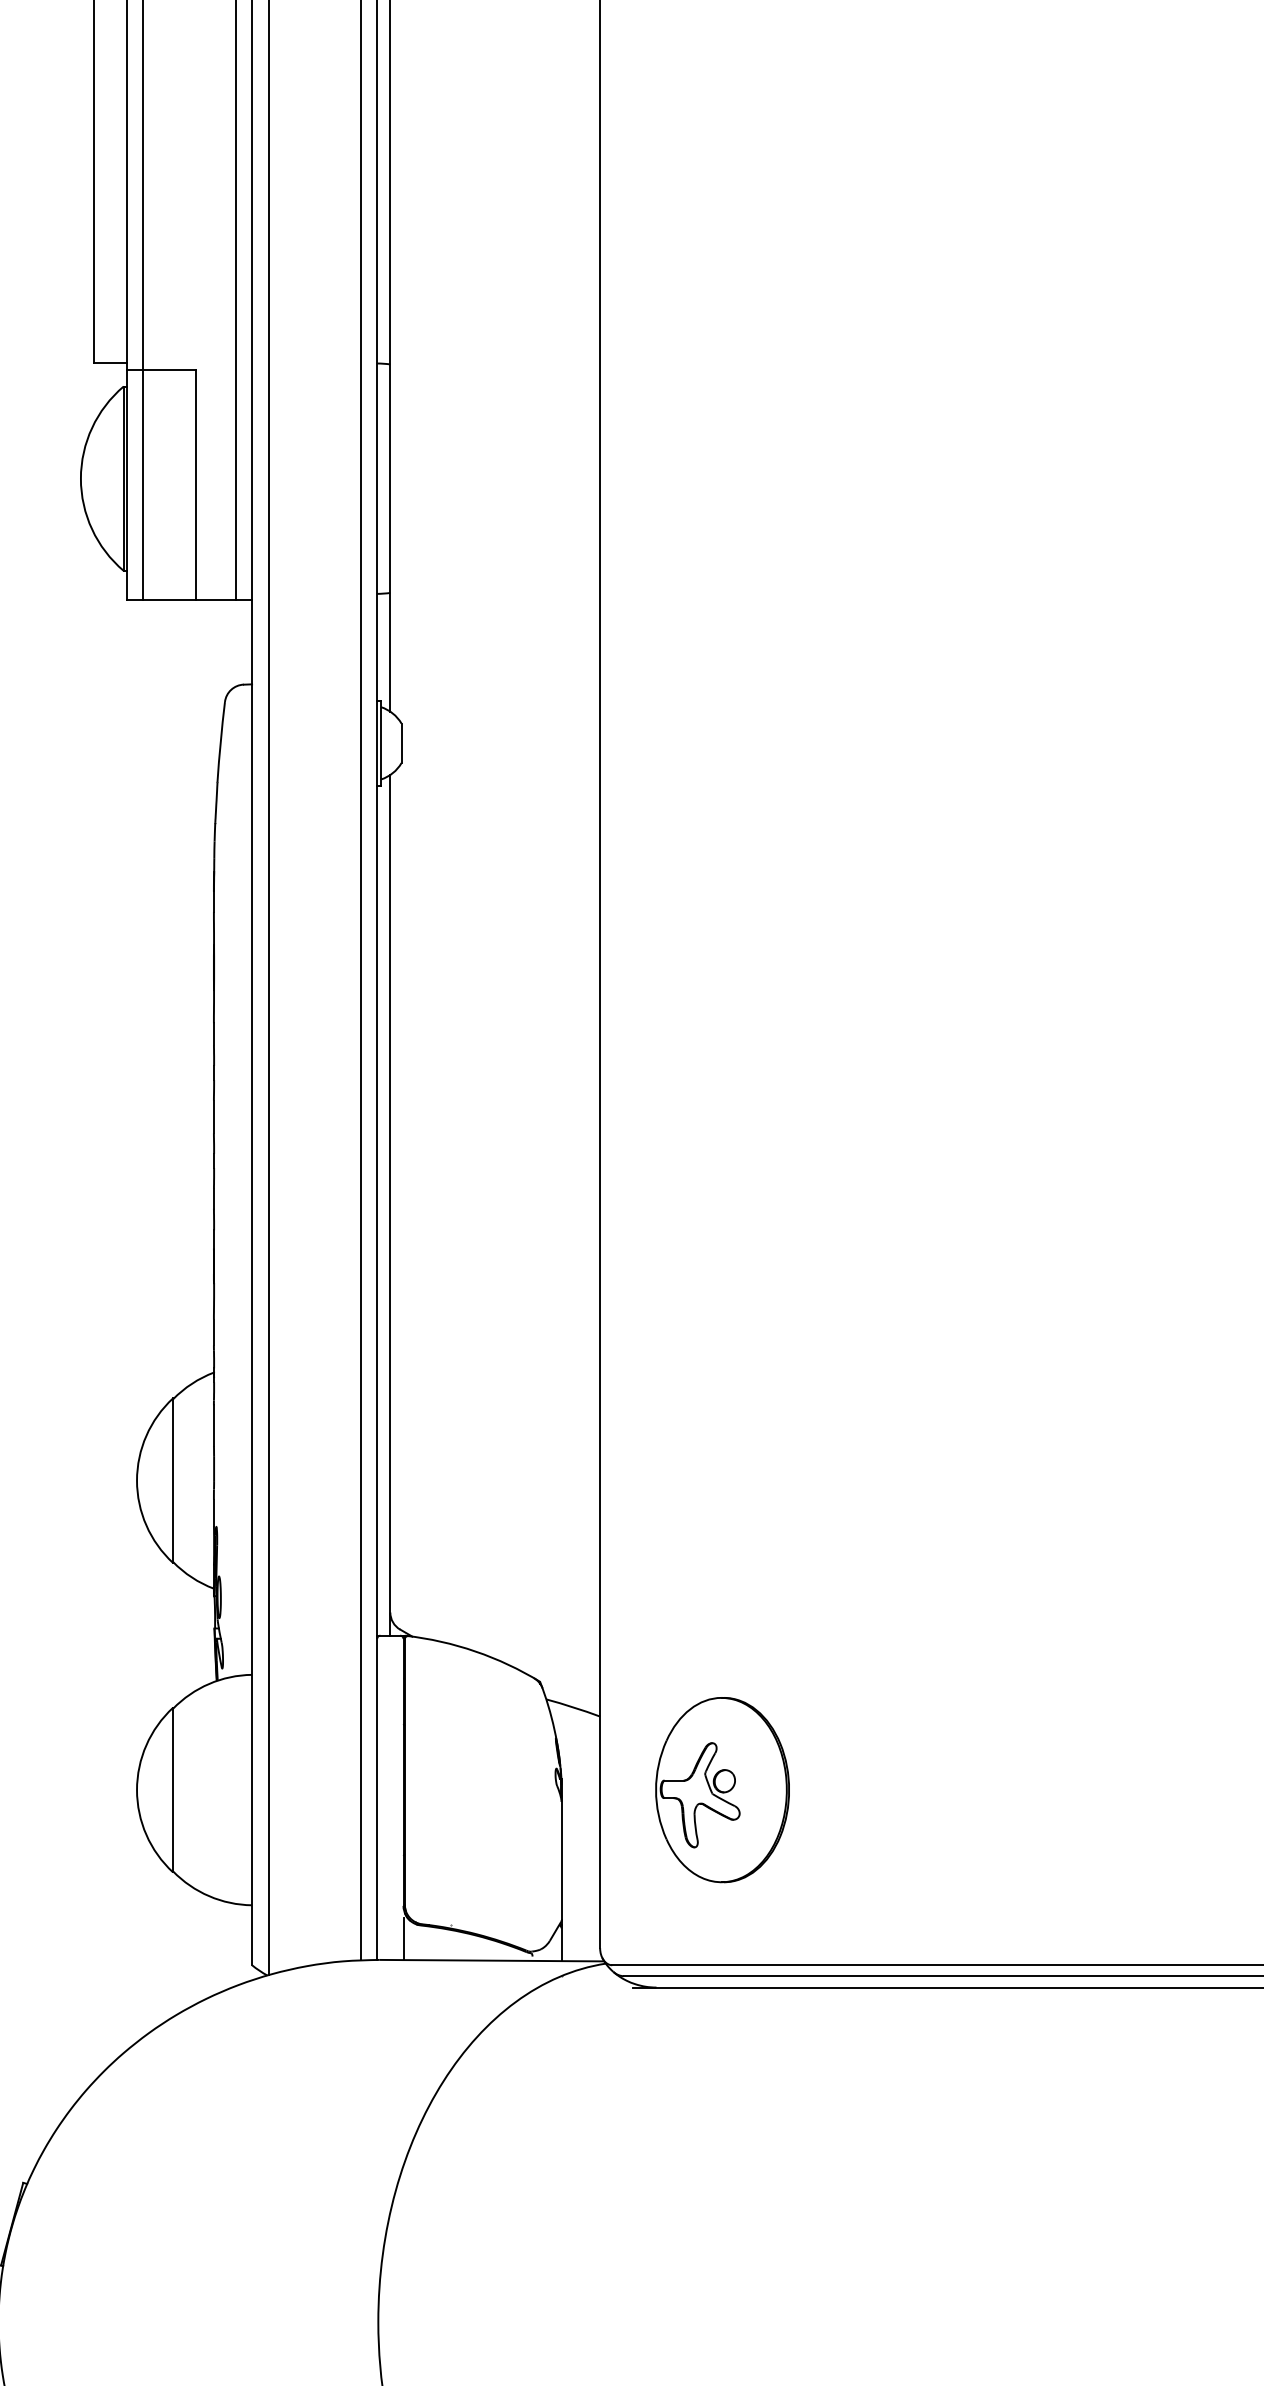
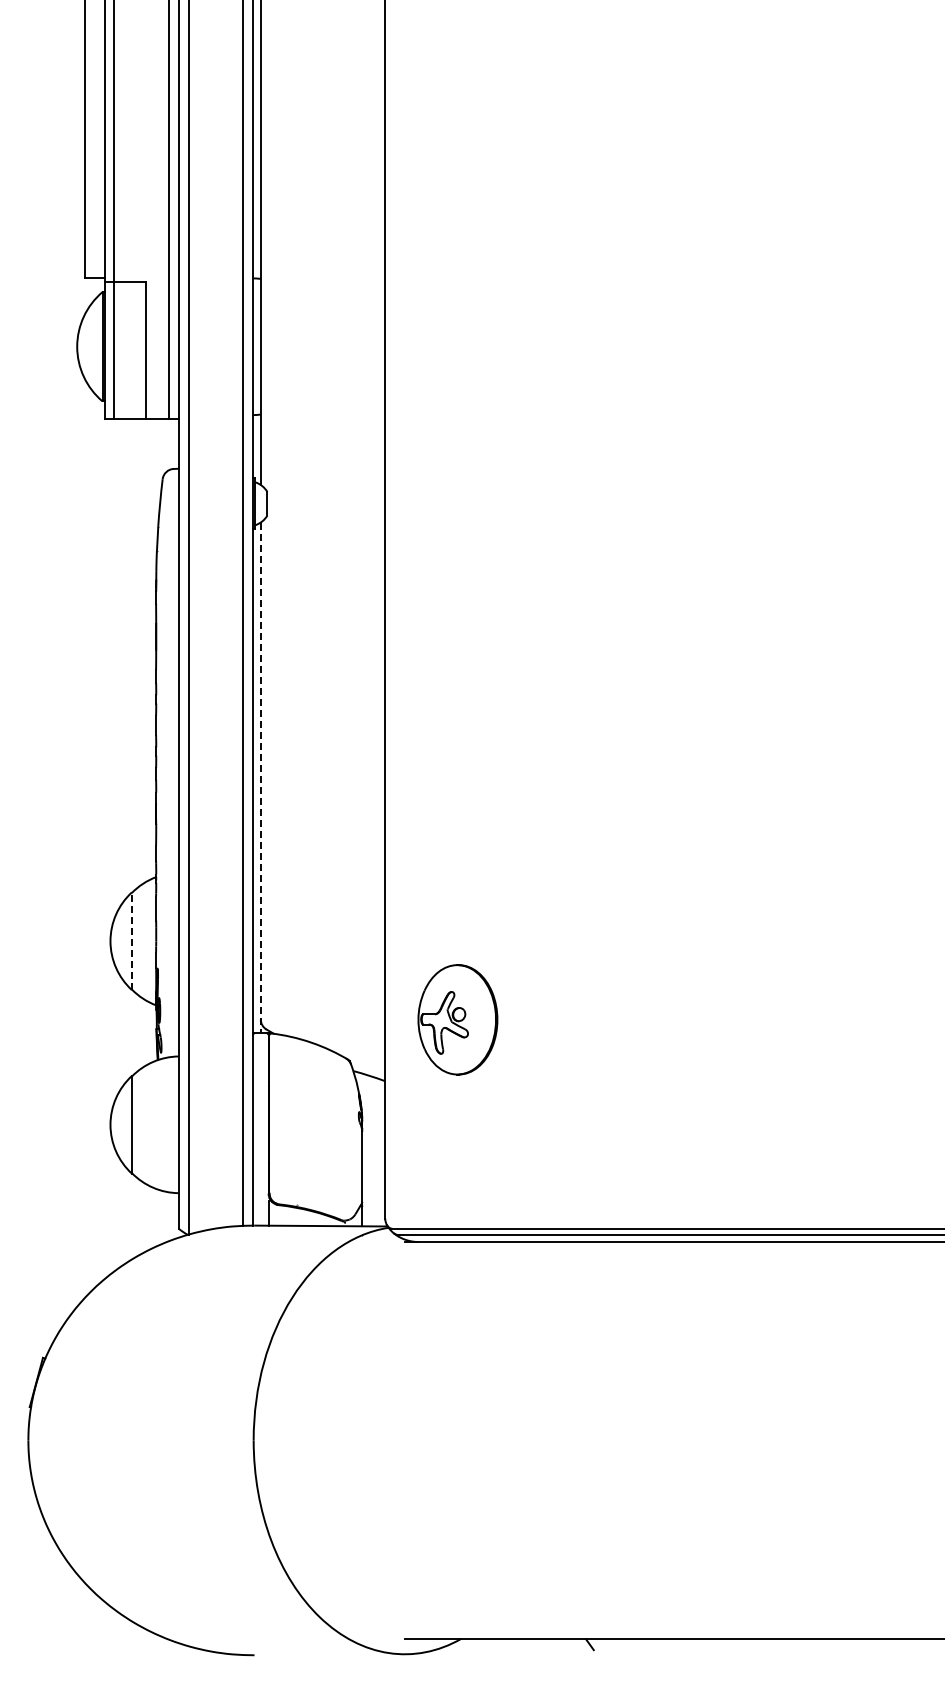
line: (389, 1206) -> (260, 778), solid -> dashed
line: (172, 1481) -> (131, 941), solid -> dashed
part: (721, 1789) -> (457, 1019), moved

